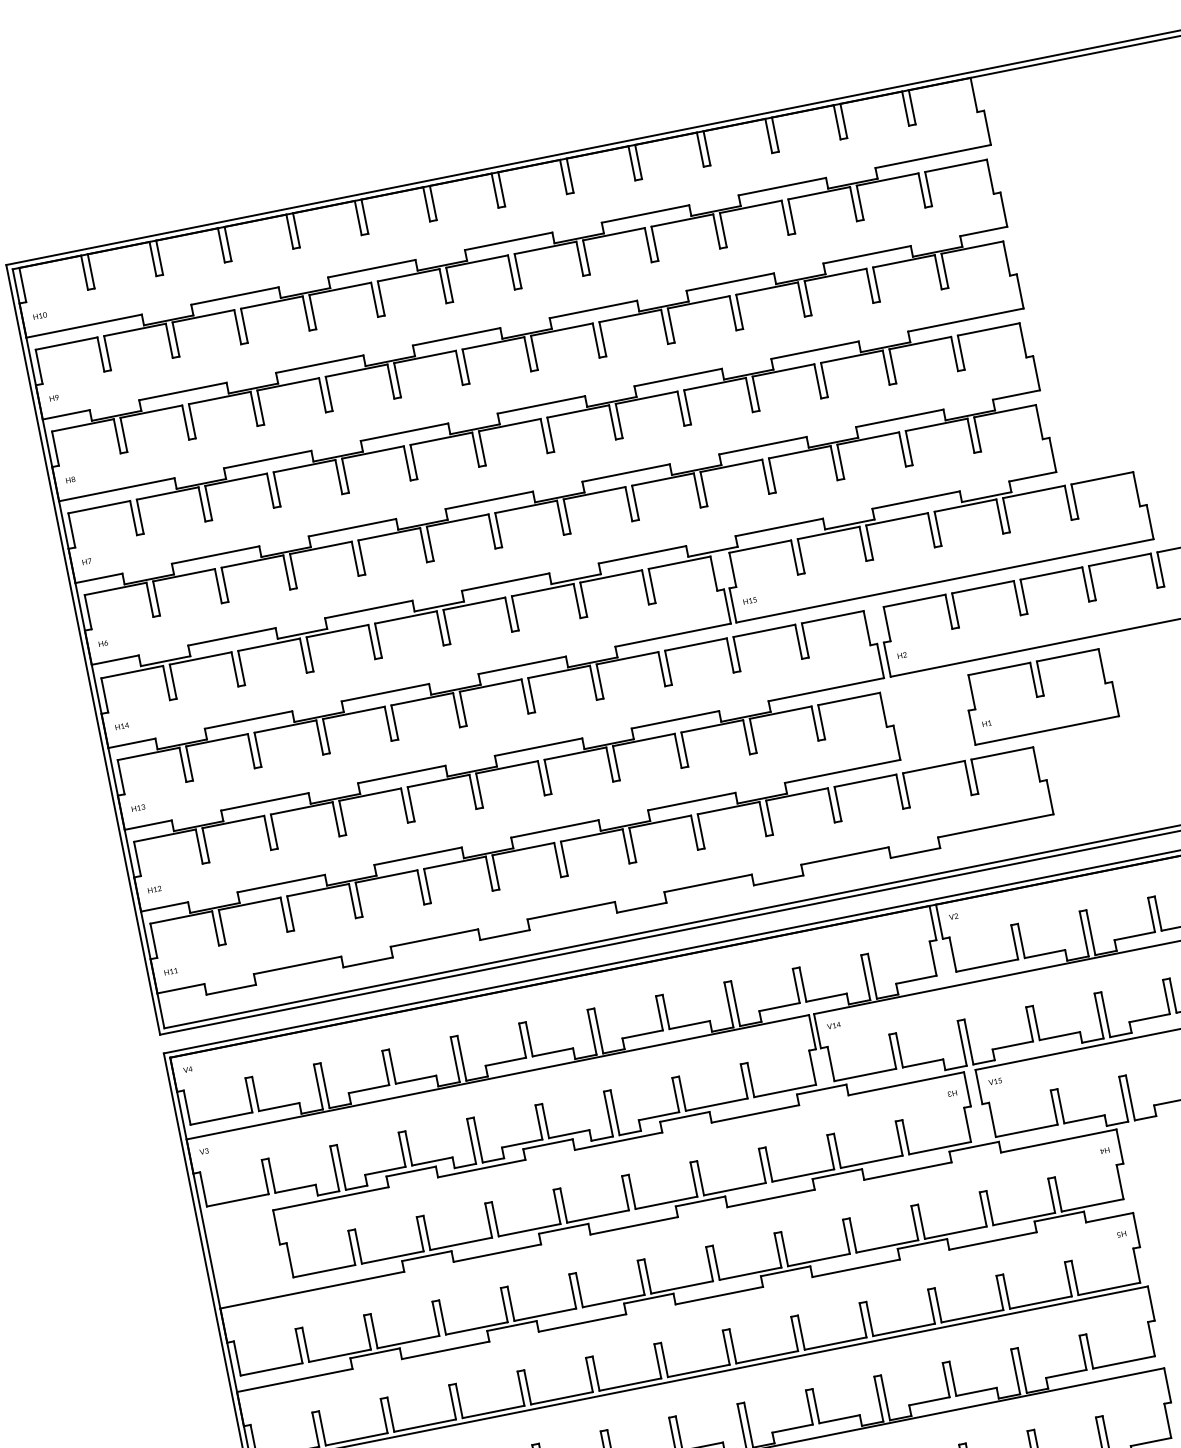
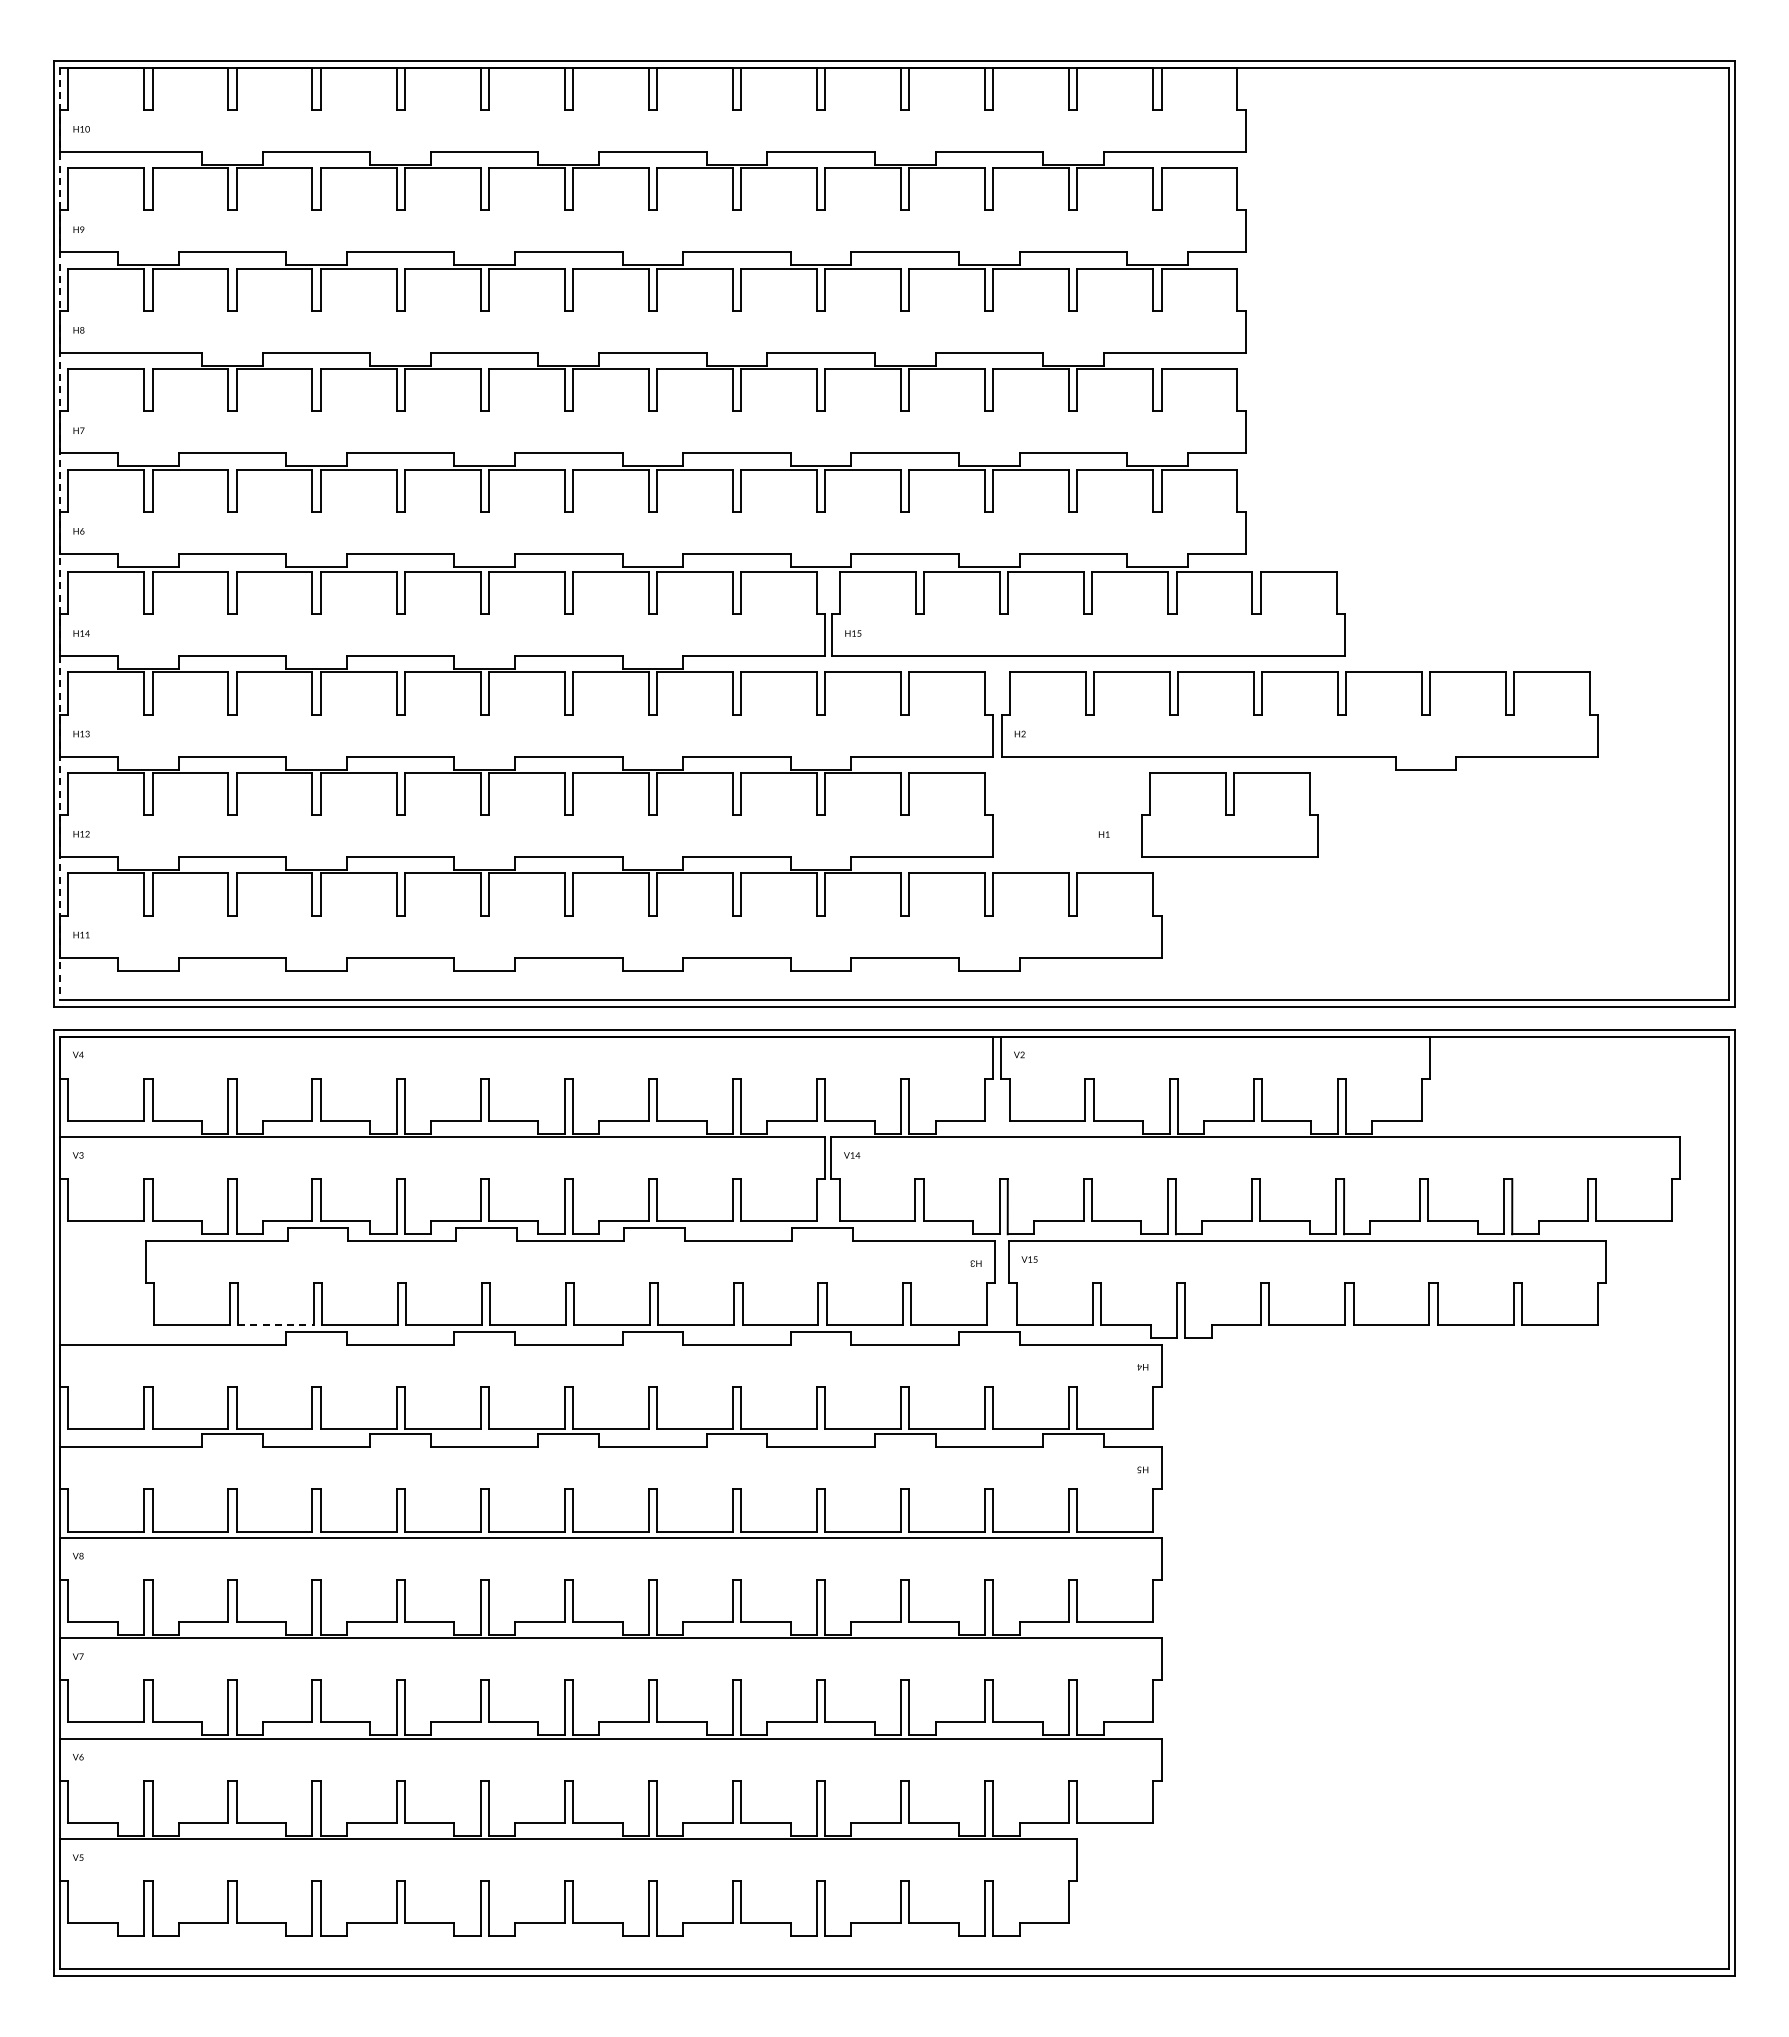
line: (88, 649) -> (60, 534), solid -> dashed
part: (1040, 695) -> (1229, 814), moved
line: (393, 1257) -> (276, 1325), solid -> dashed

